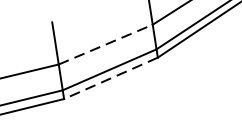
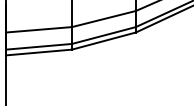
line: (105, 45) -> (103, 19), dashed -> solid
line: (110, 79) -> (103, 41), dashed -> solid

